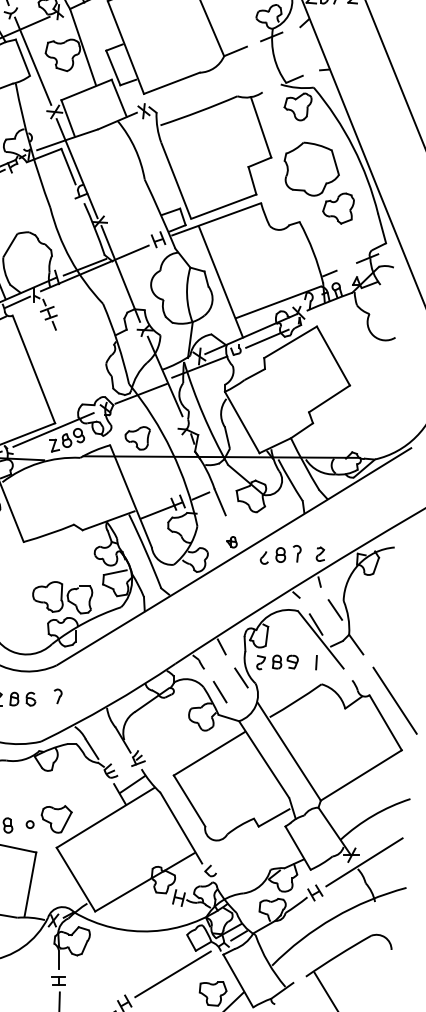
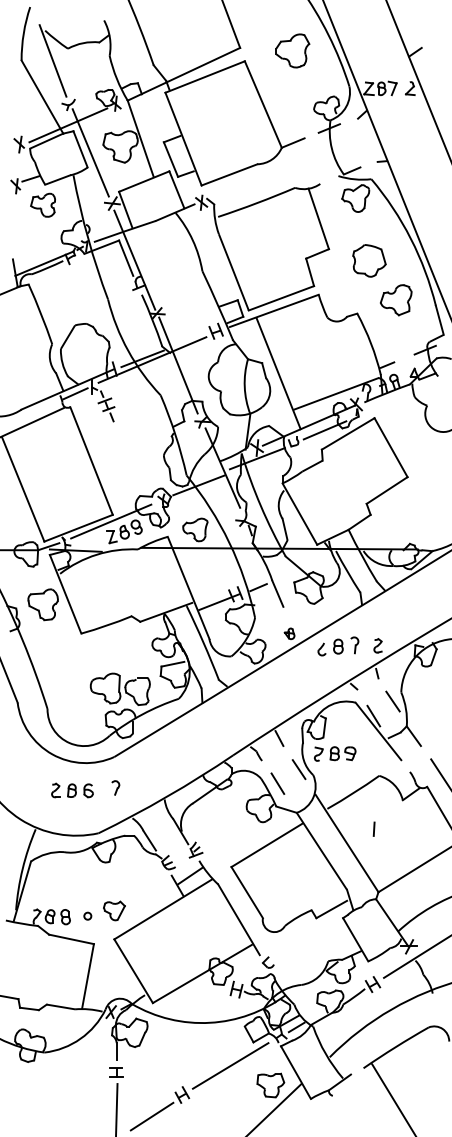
part: (311, 168) -> (369, 260), size x0.6
line: (315, 661) -> (373, 828), moved
part: (56, 818) -> (114, 910), size x0.7

